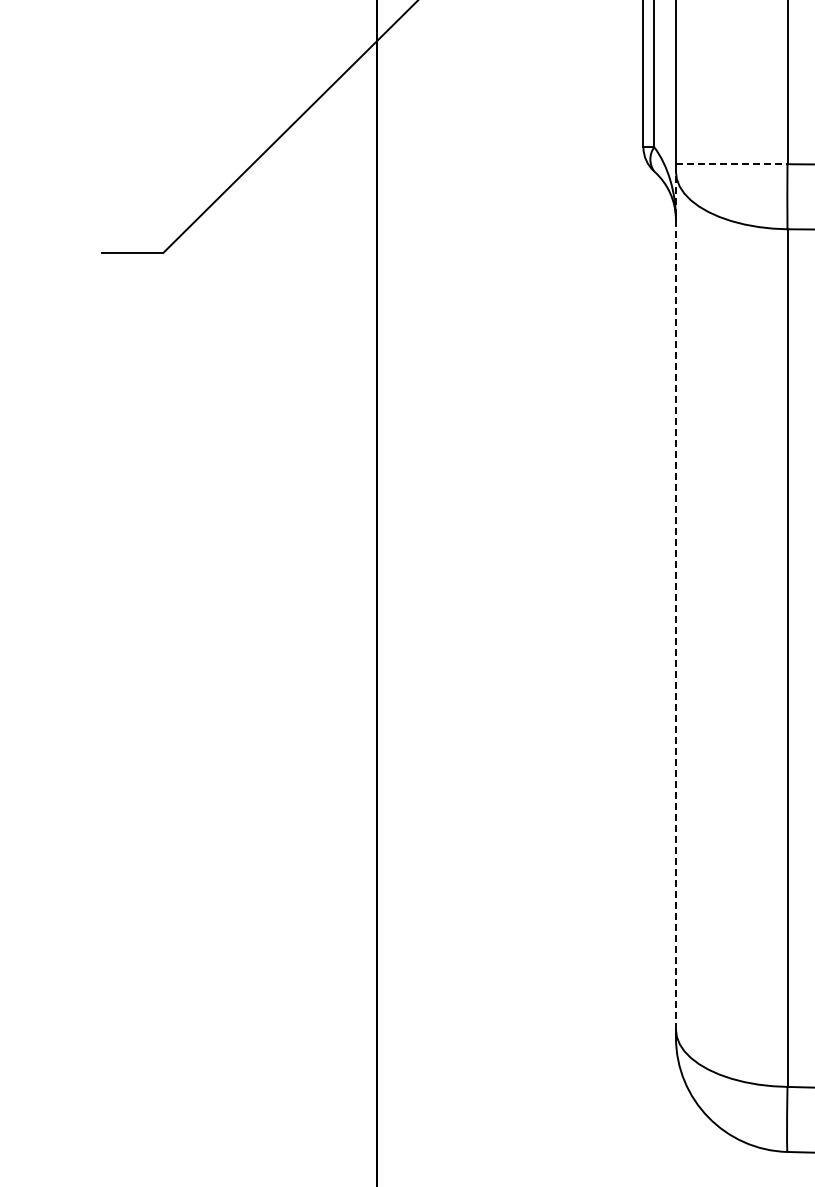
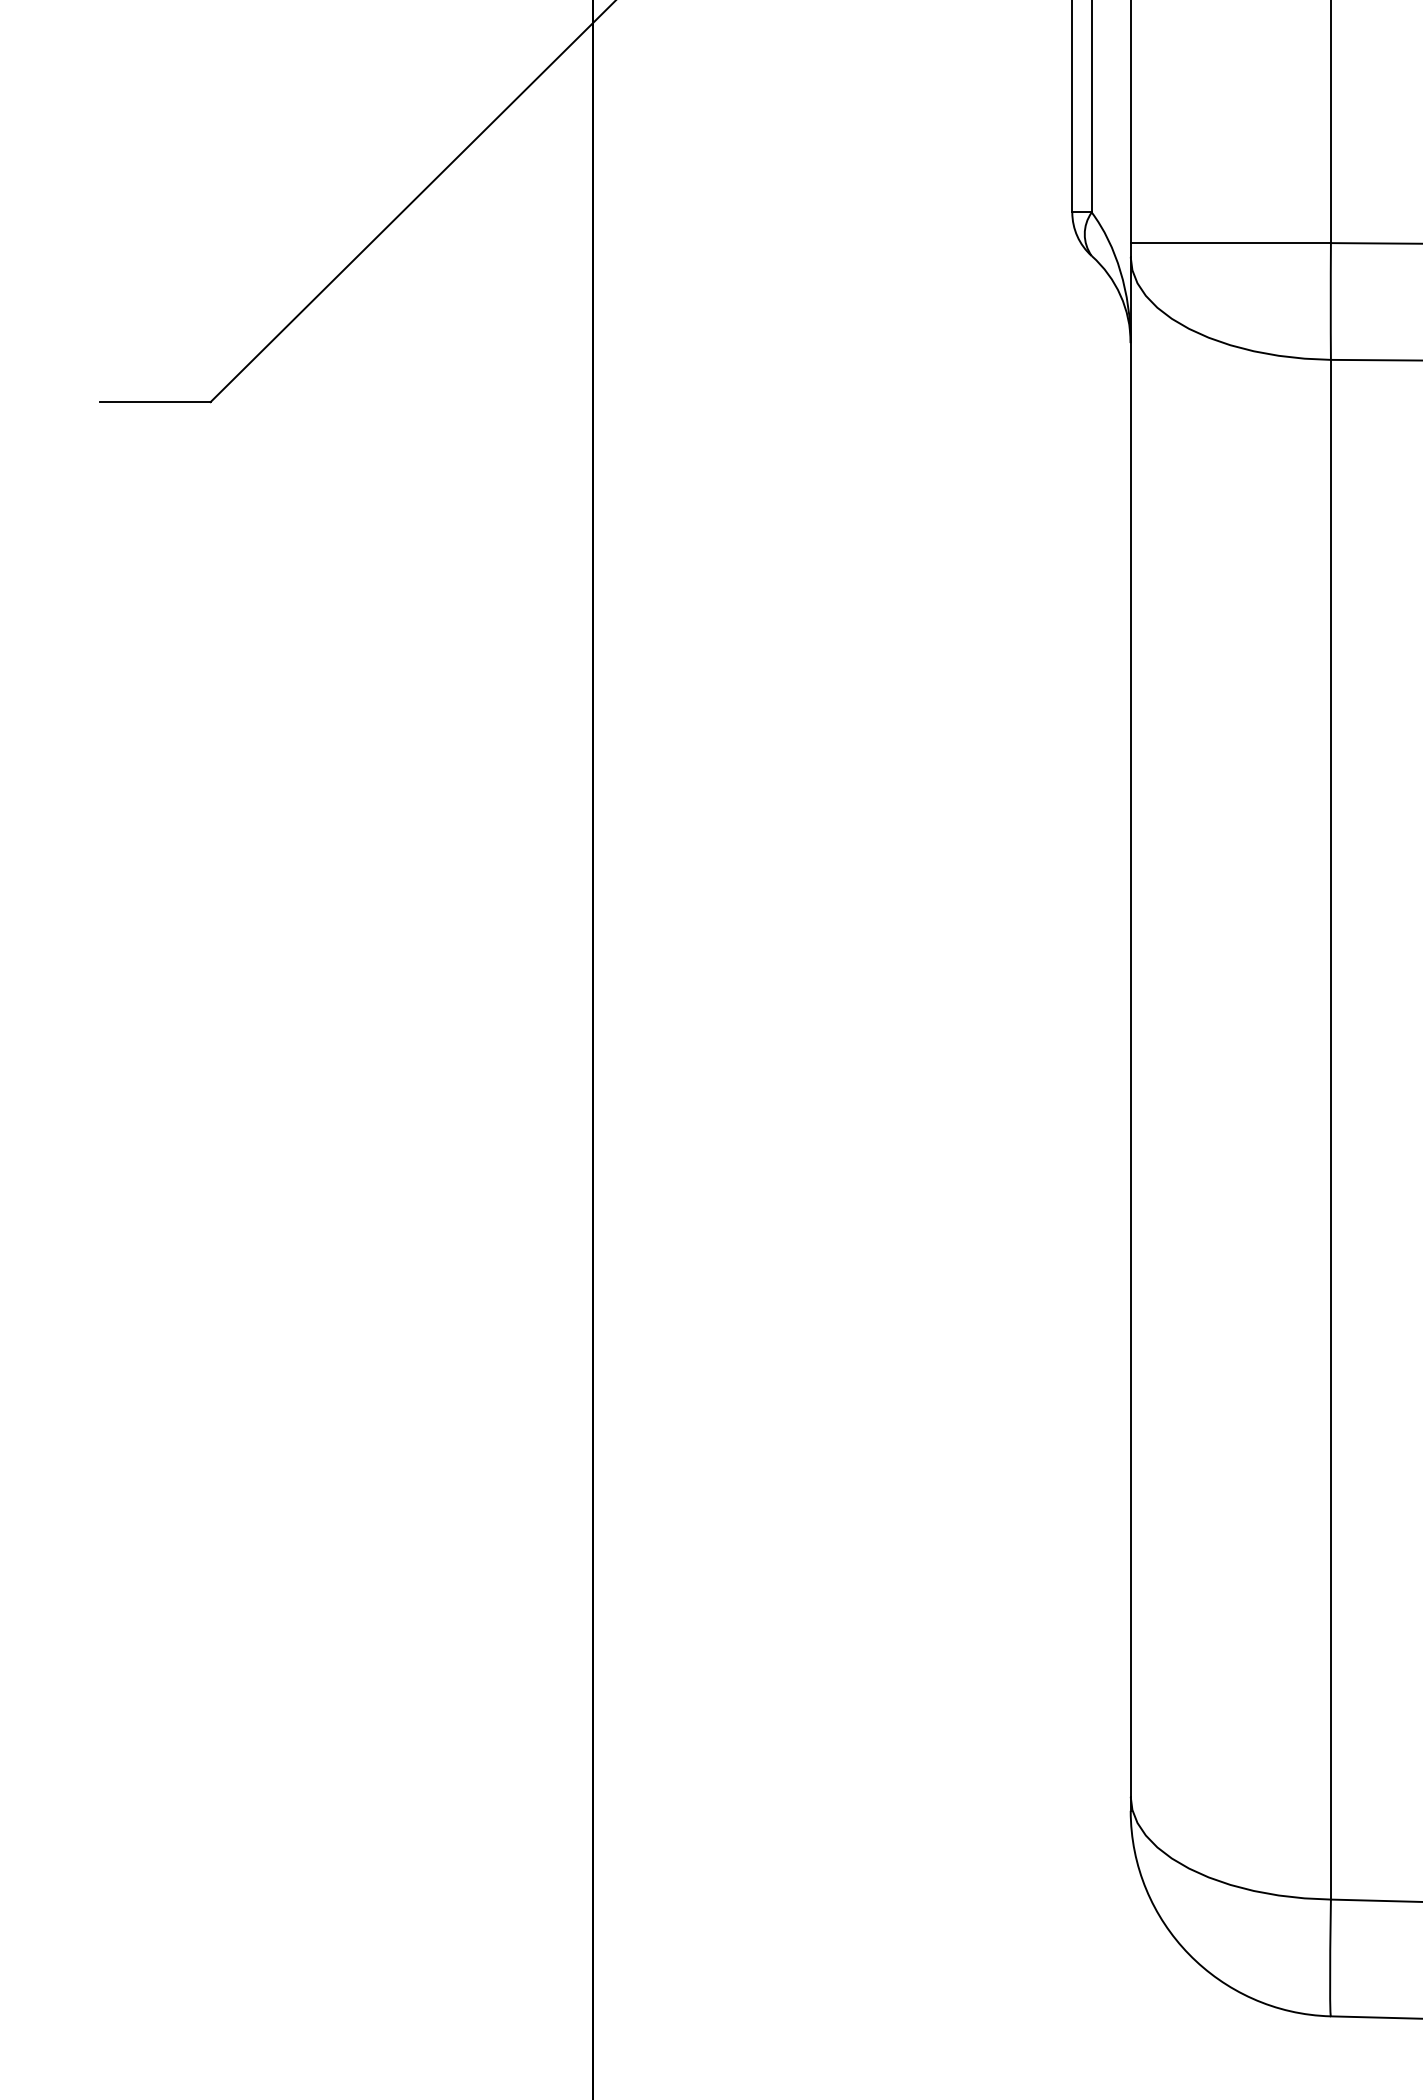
line: (731, 164) -> (1230, 243), dashed -> solid
line: (675, 600) -> (1129, 1026), dashed -> solid

